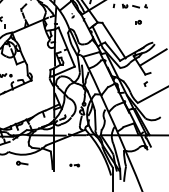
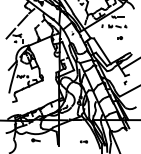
part: (73, 164) -> (83, 141), moved

